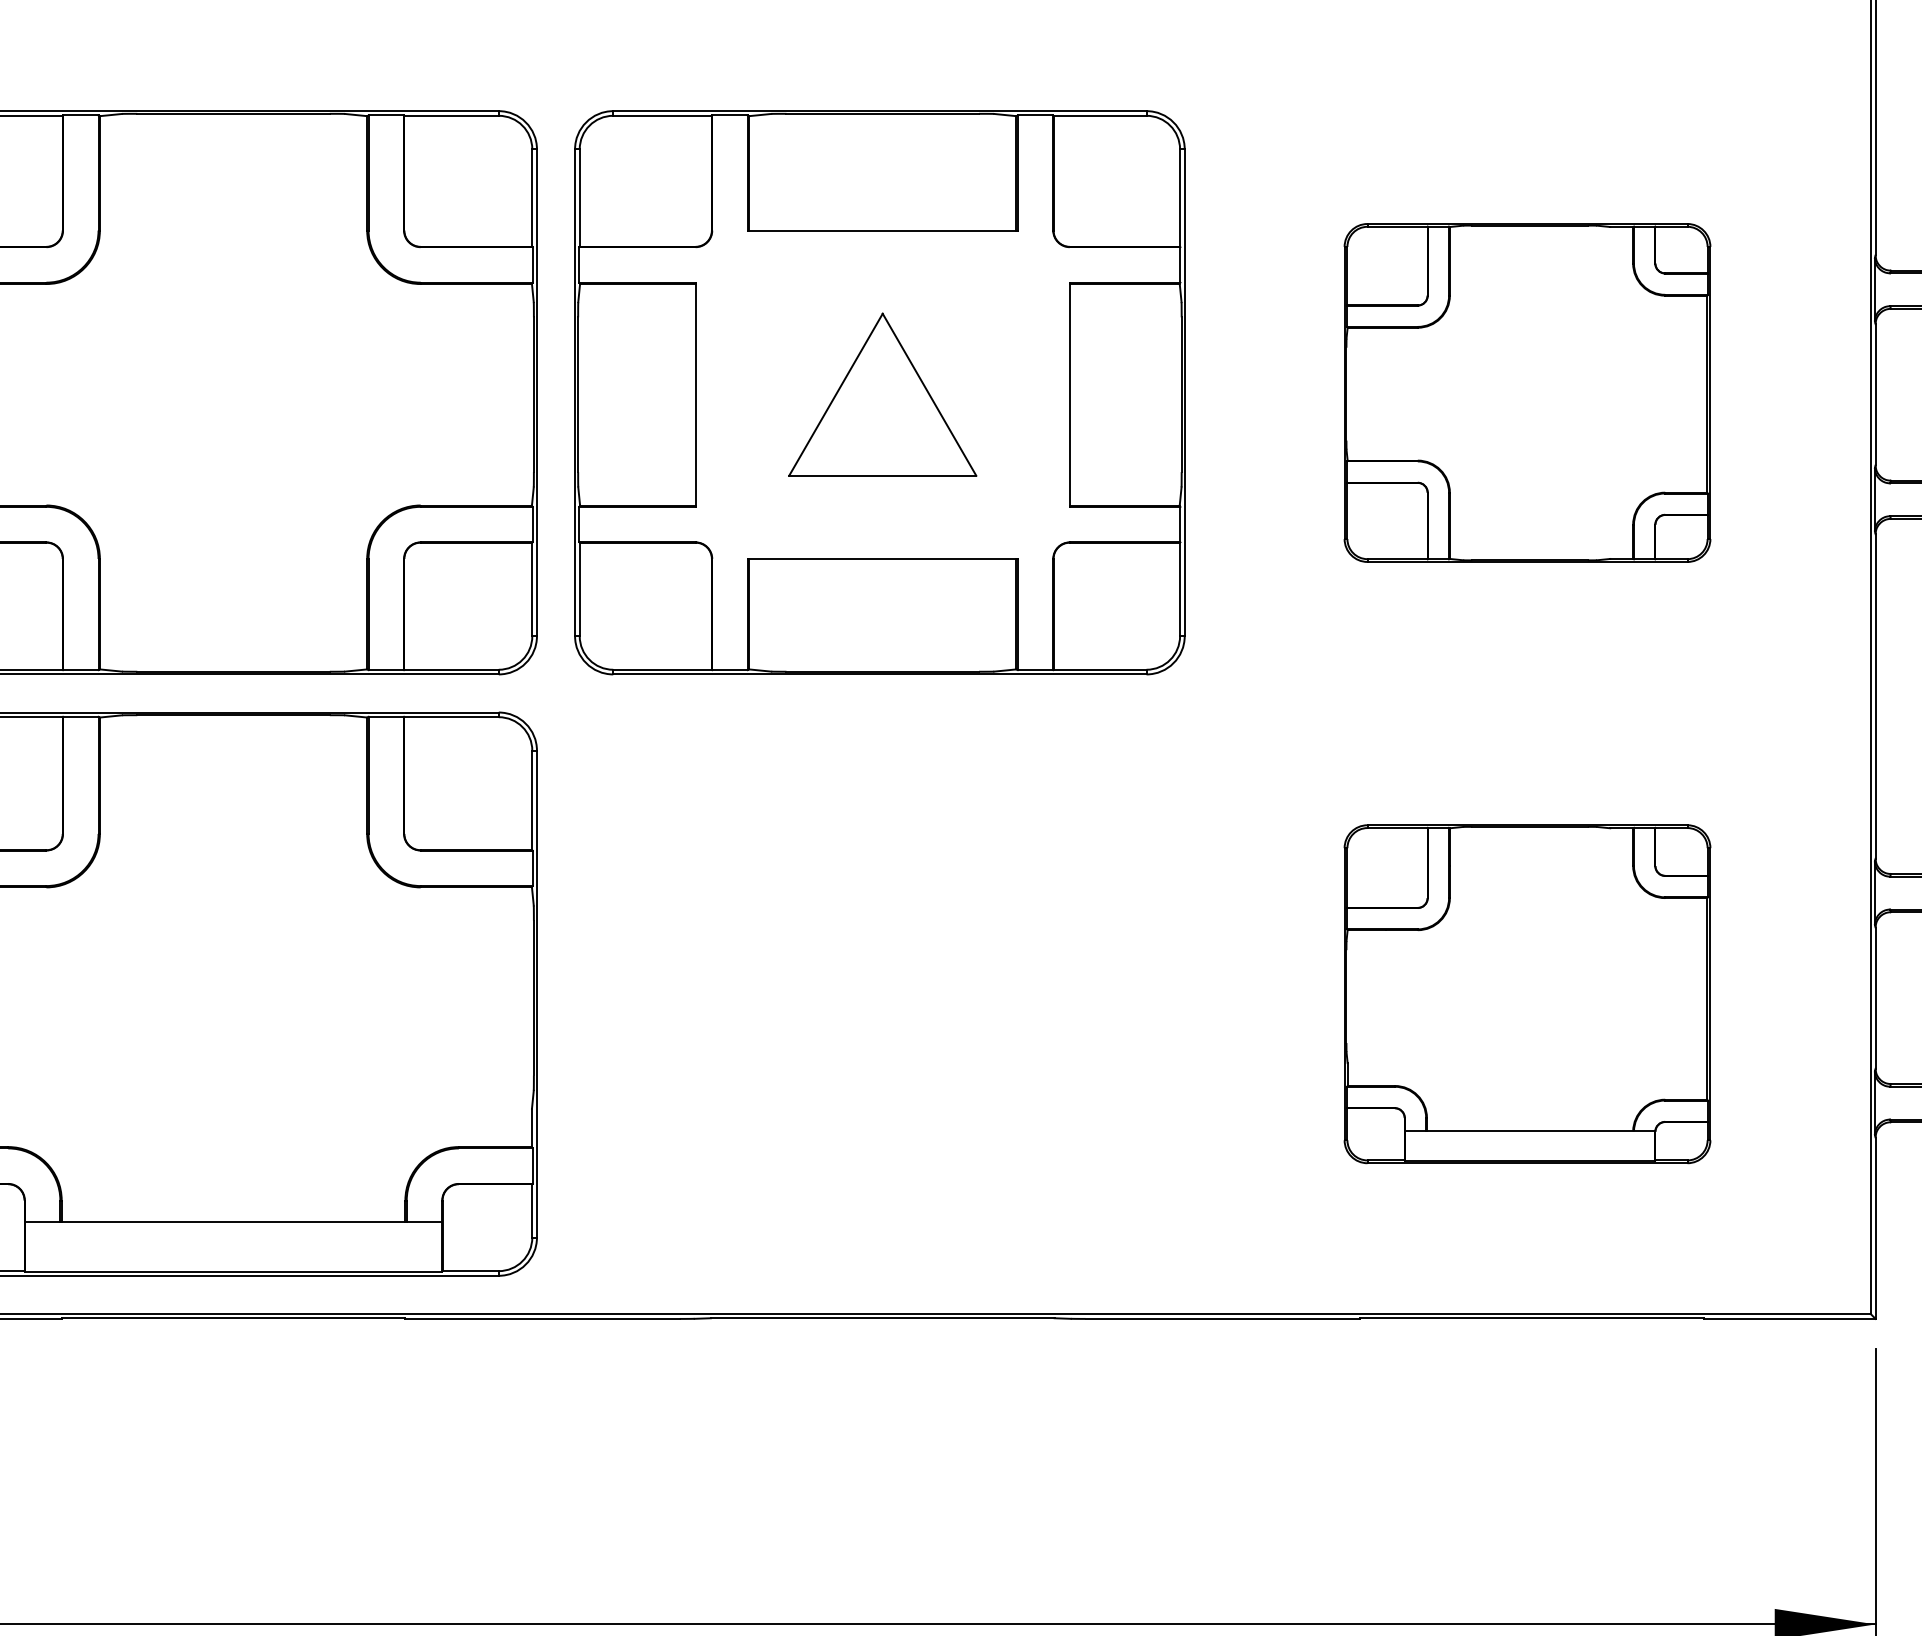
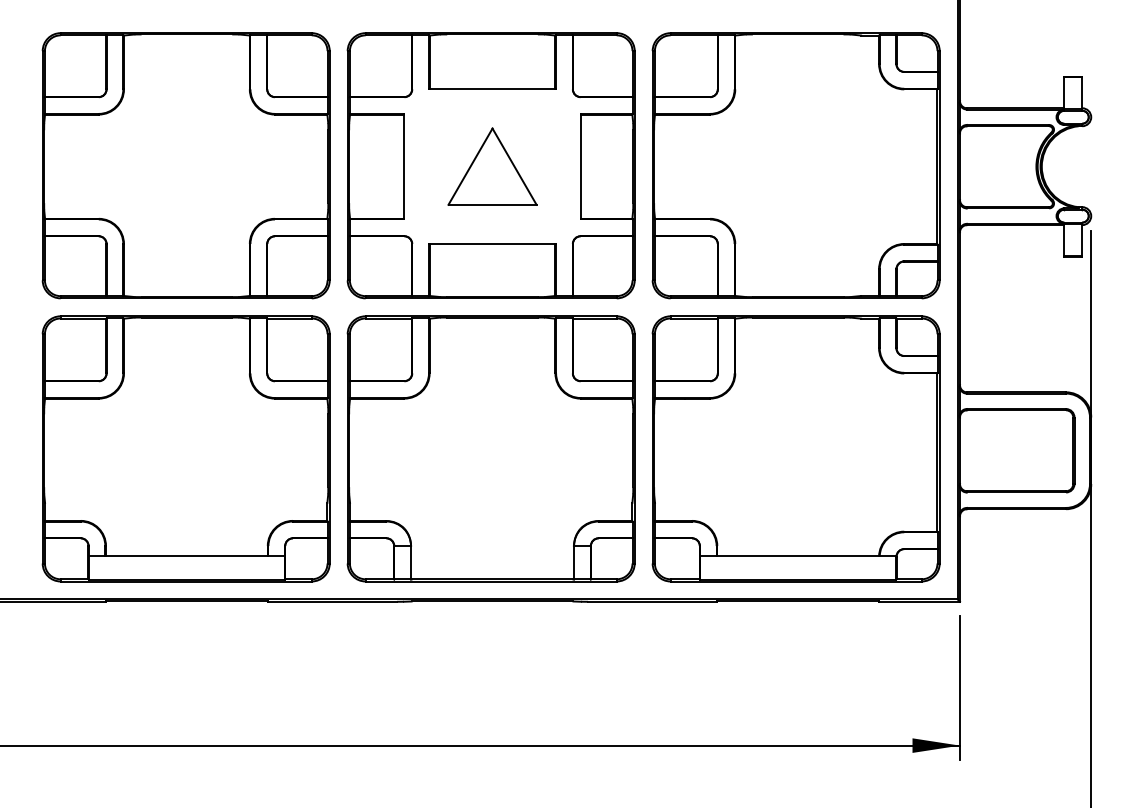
part: (1526, 392) -> (795, 165), size x1.67
part: (878, 993) -> (490, 448), added
part: (1526, 993) -> (795, 448), size x1.67

